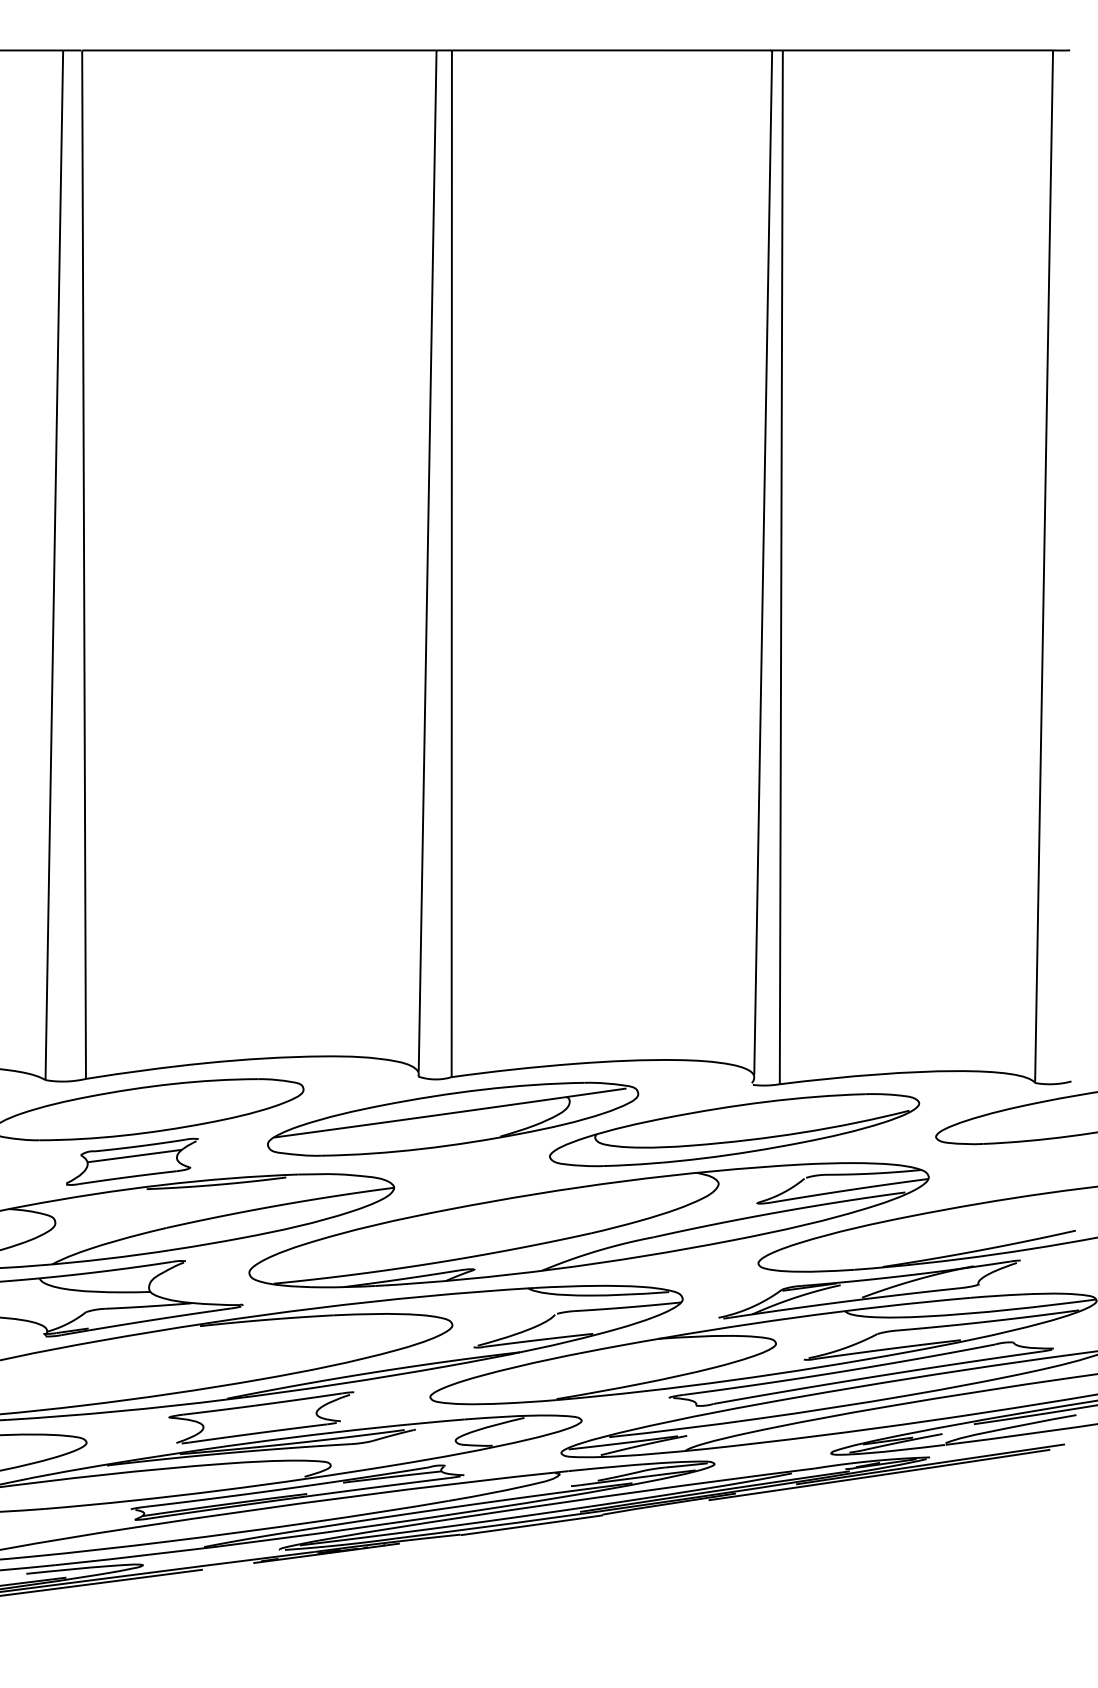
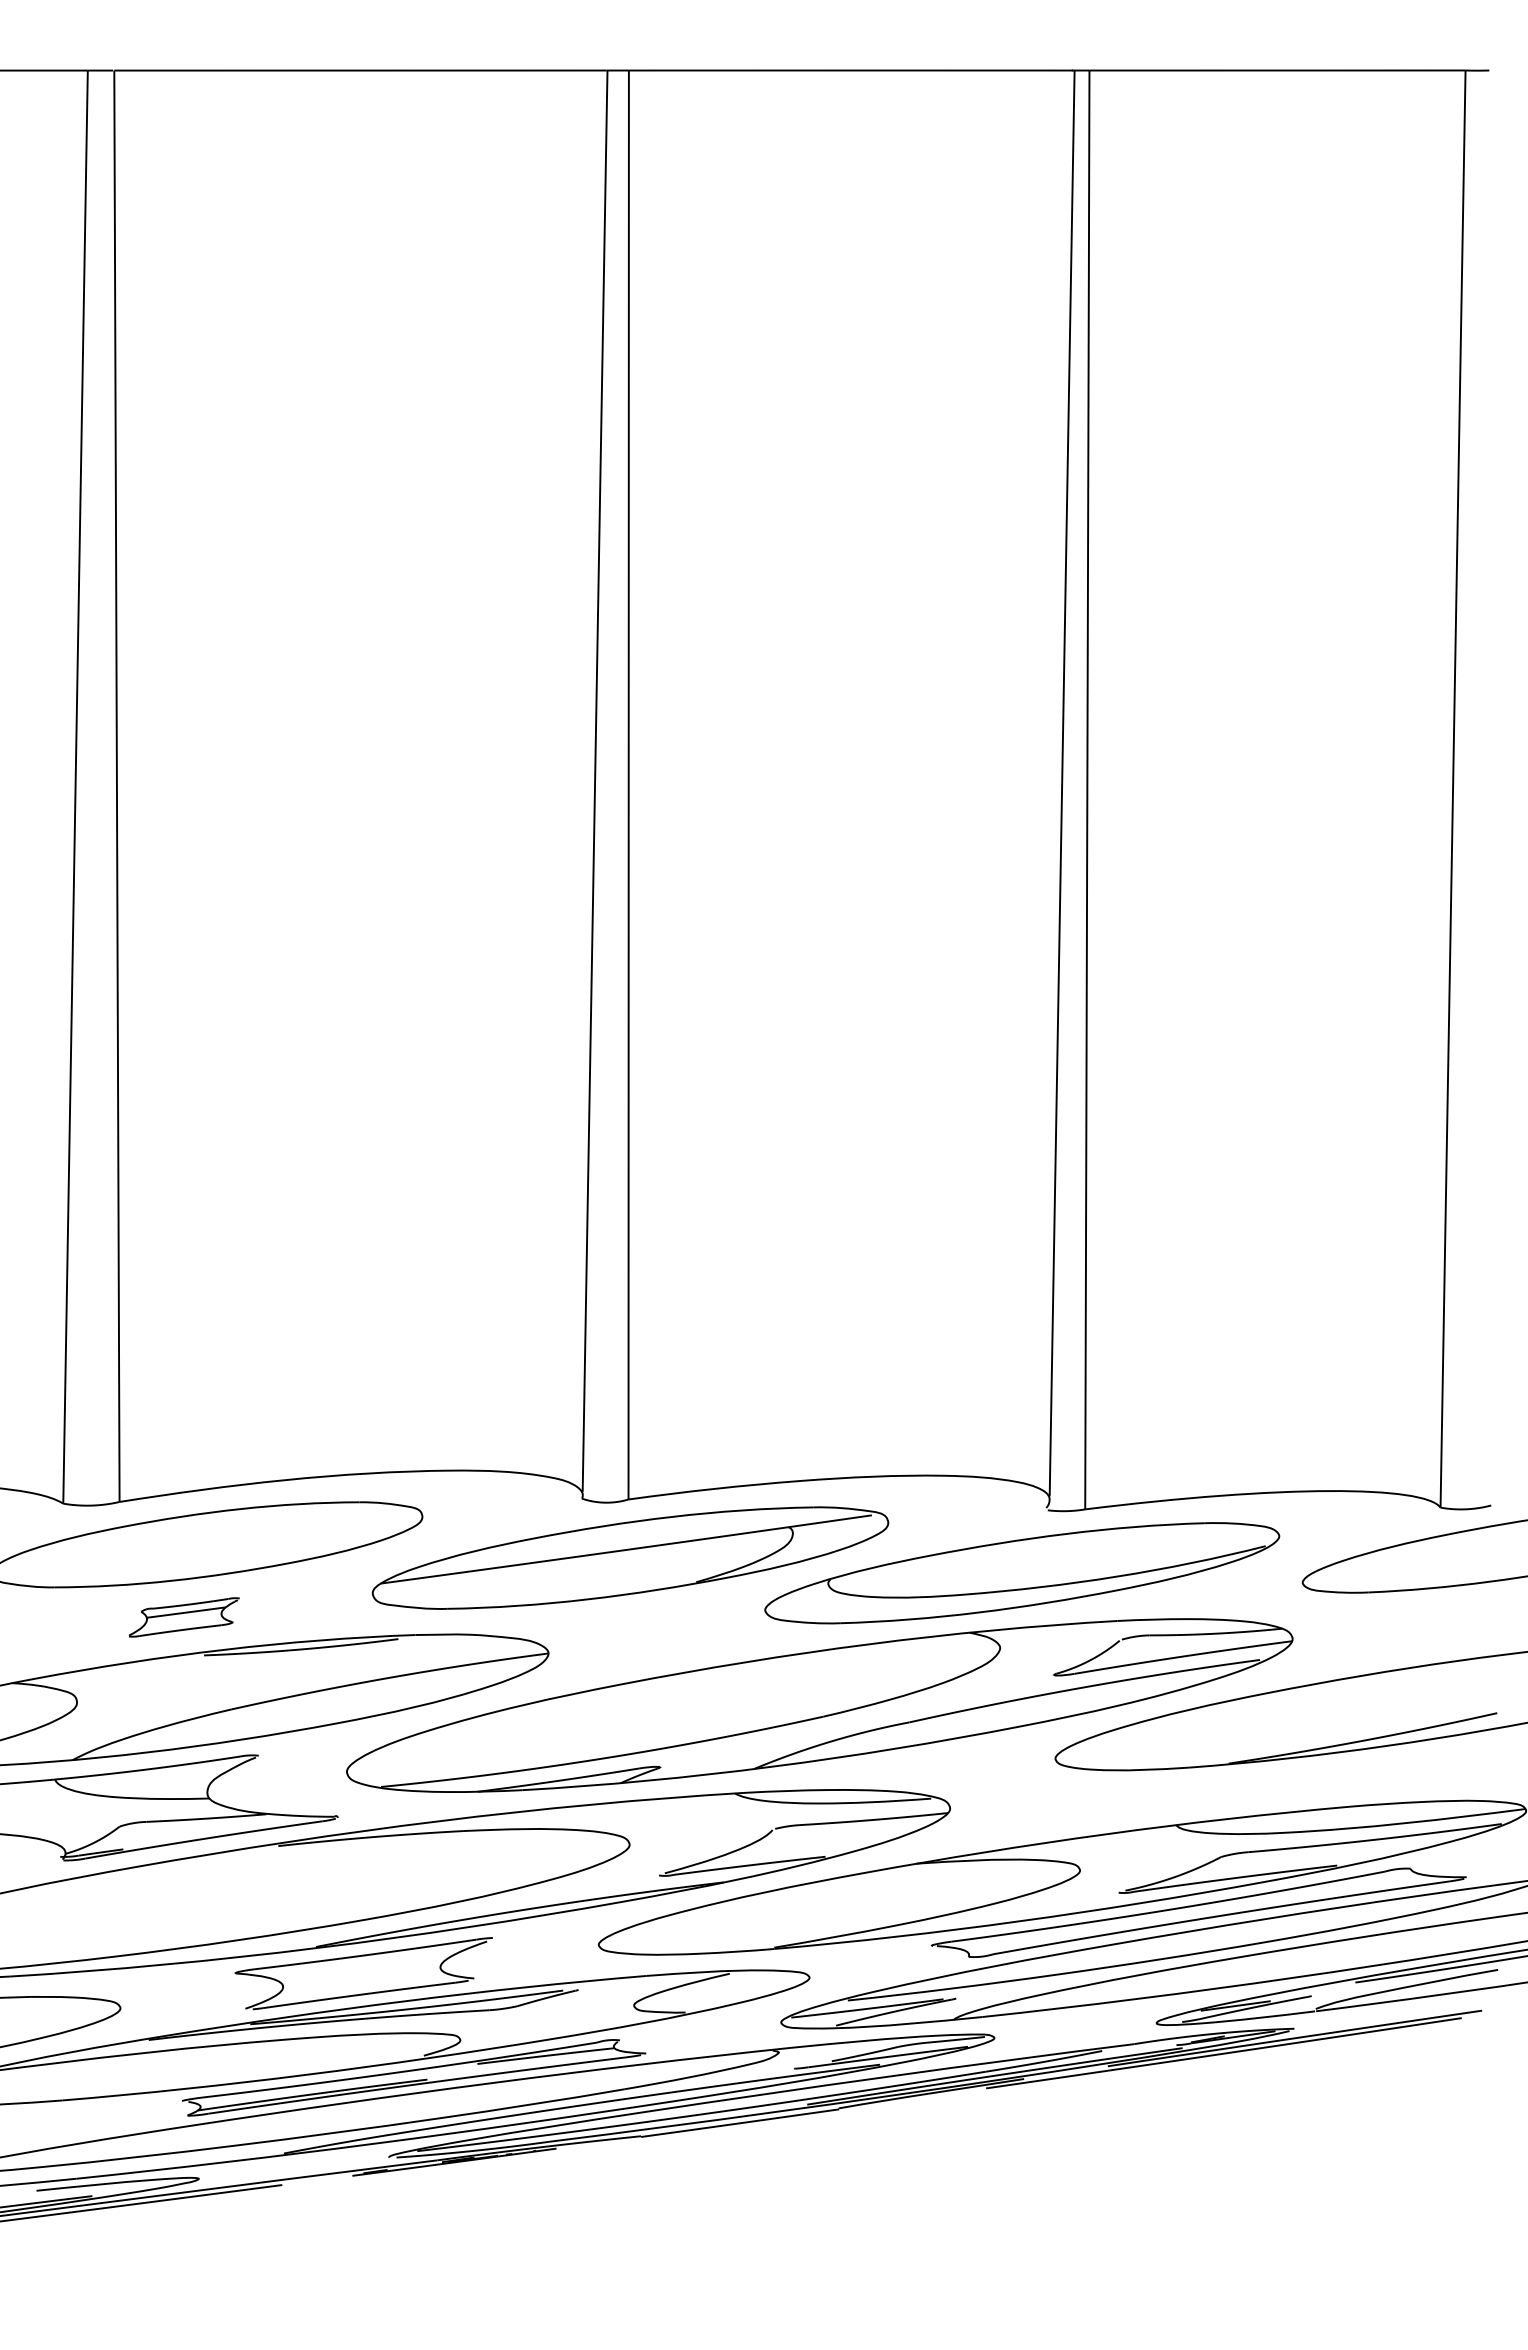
part: (132, 1161) -> (184, 1617), size x0.6
part: (869, 1289) -> (1210, 1794), removed

